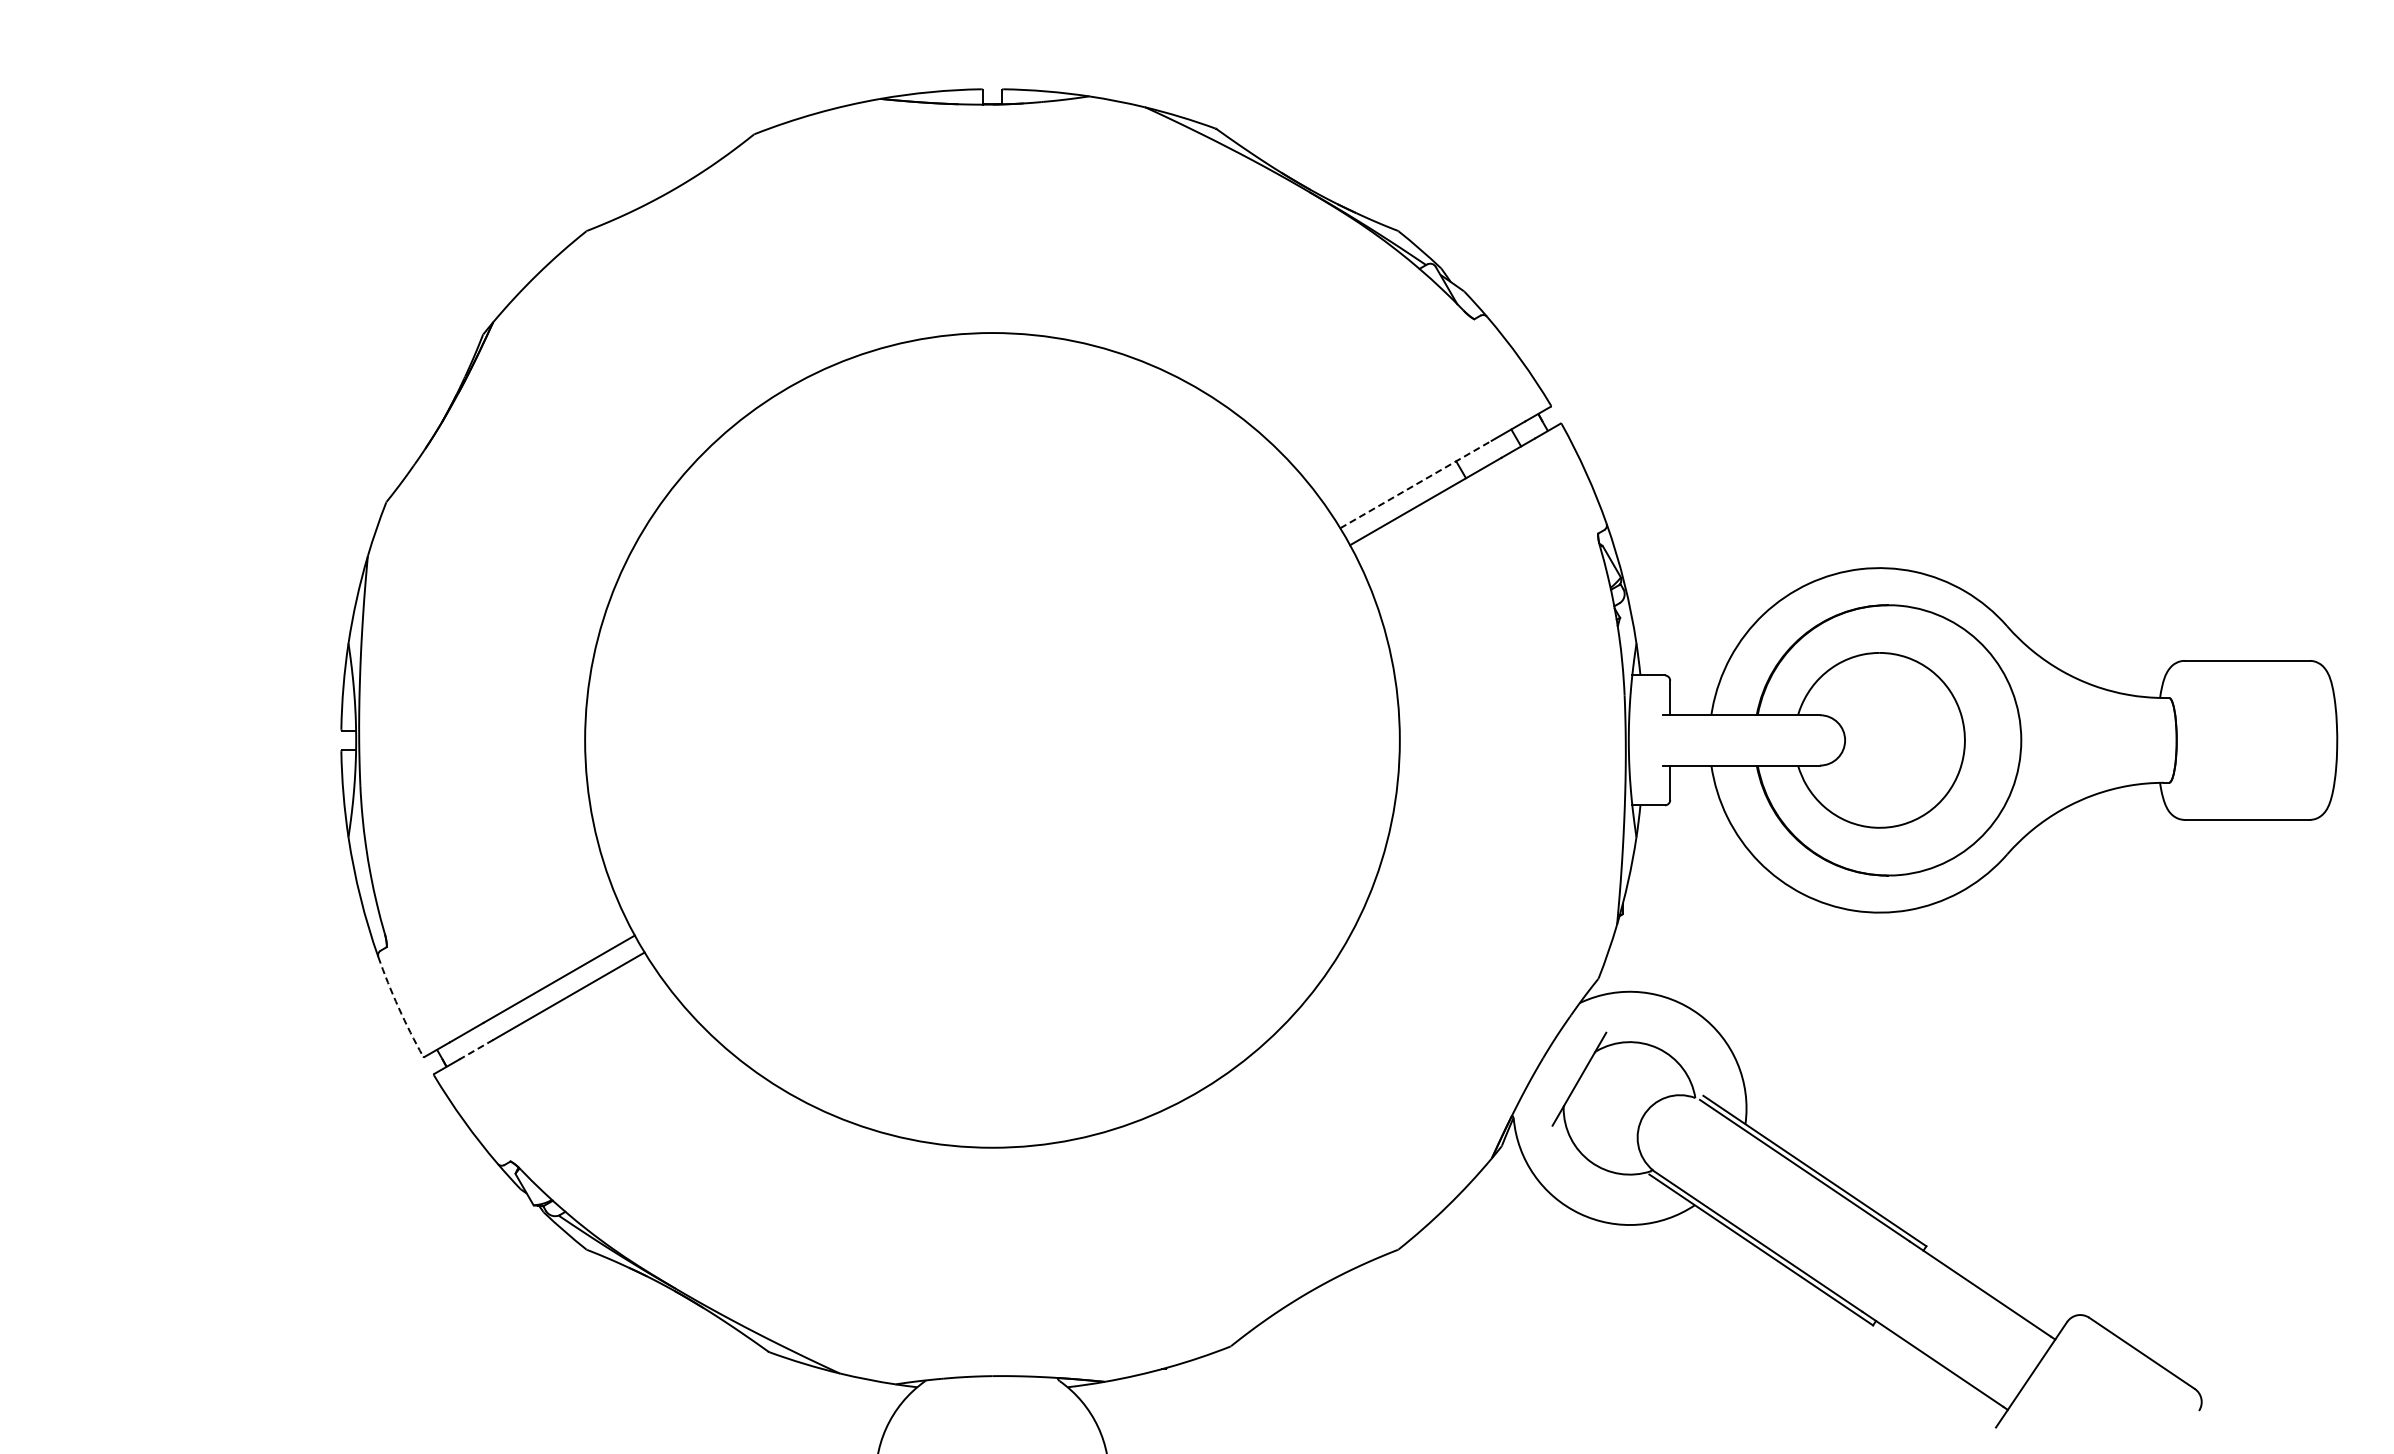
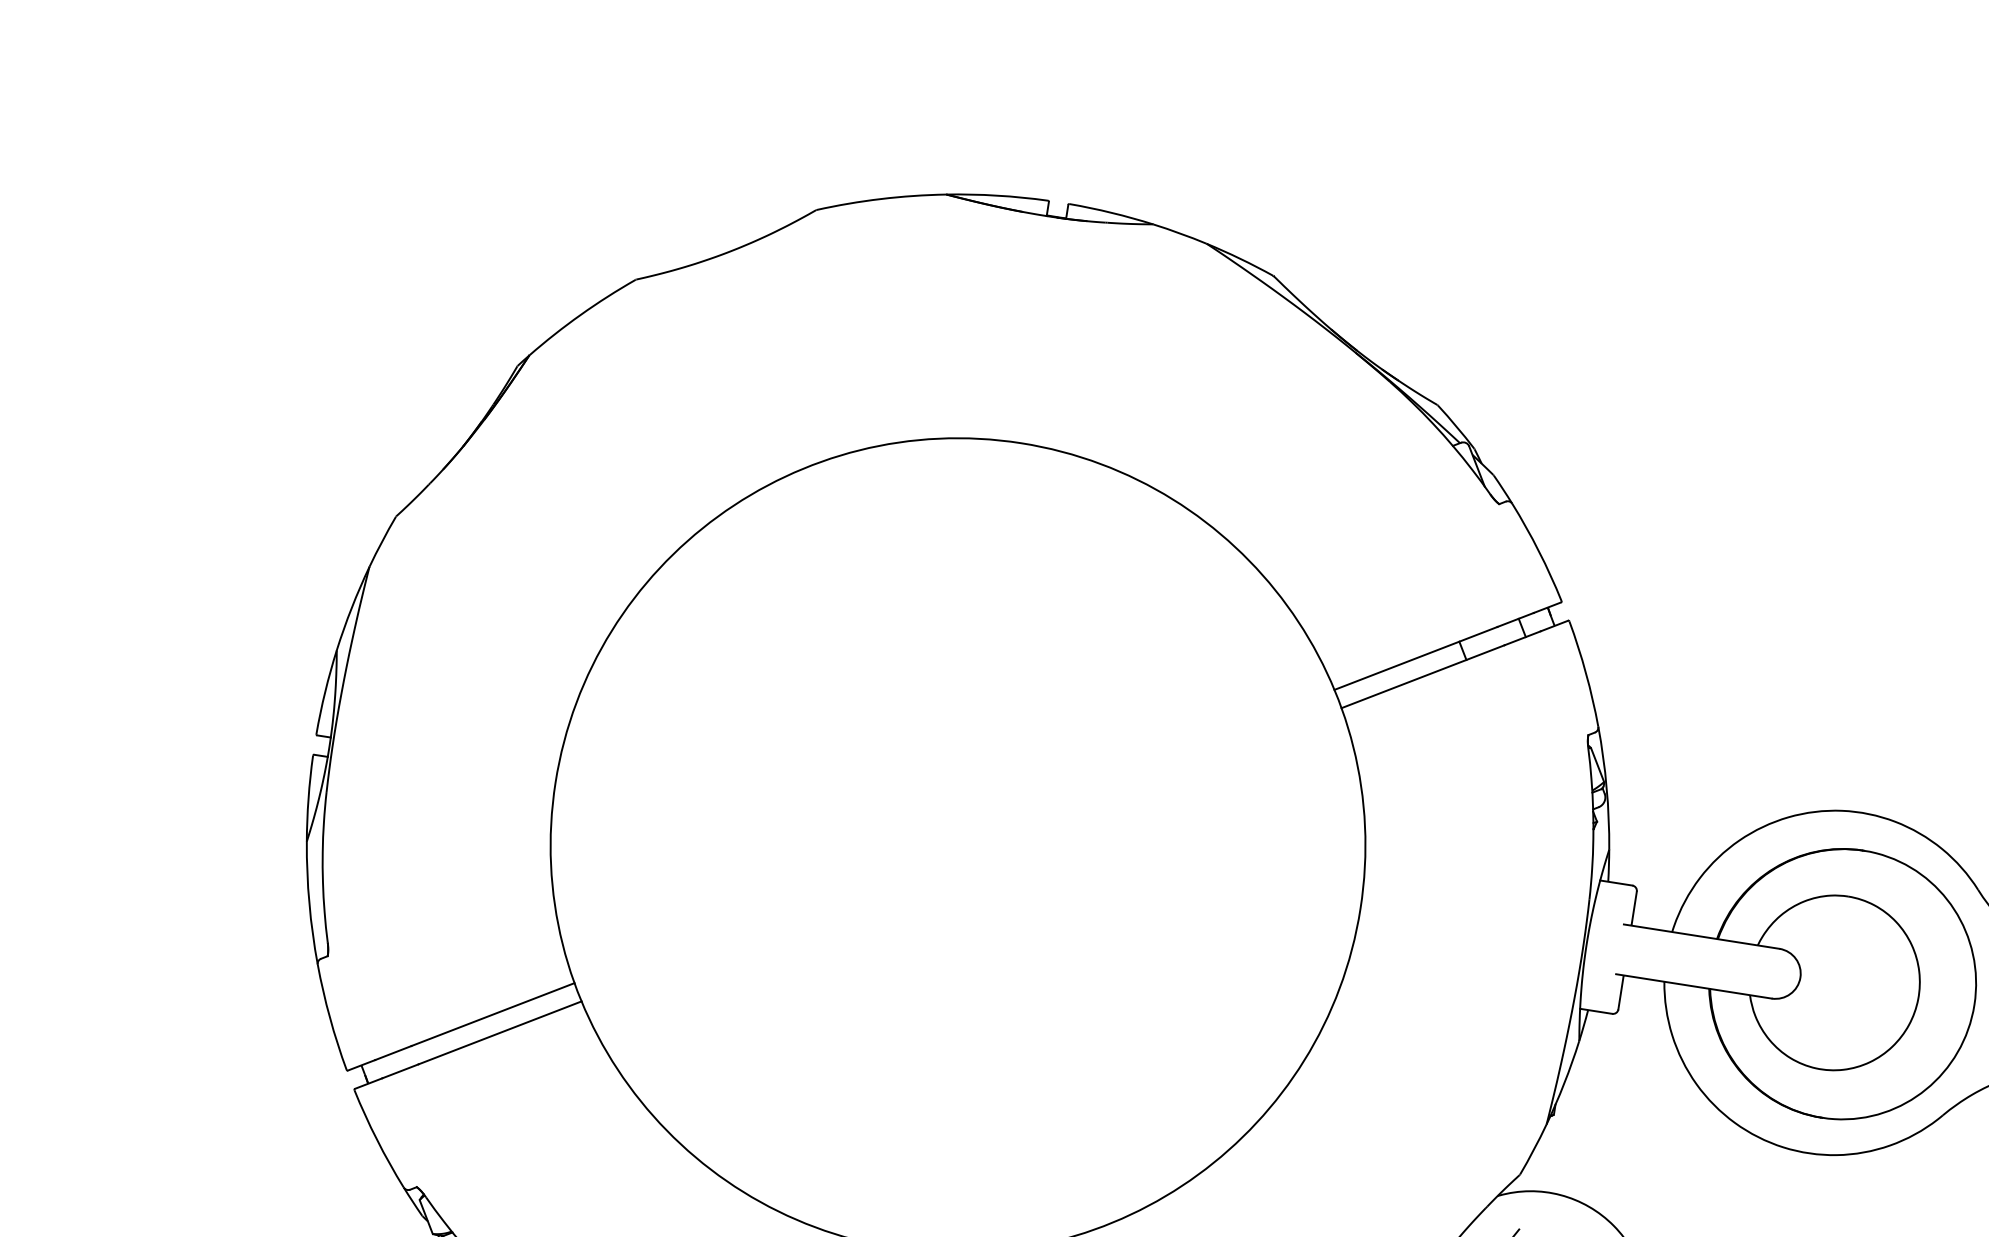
line: (1416, 484) -> (1416, 658), dashed -> solid
arc: (398, 1007) -> (329, 1017), dashed -> solid
line: (476, 1049) -> (400, 1071), dashed -> solid

